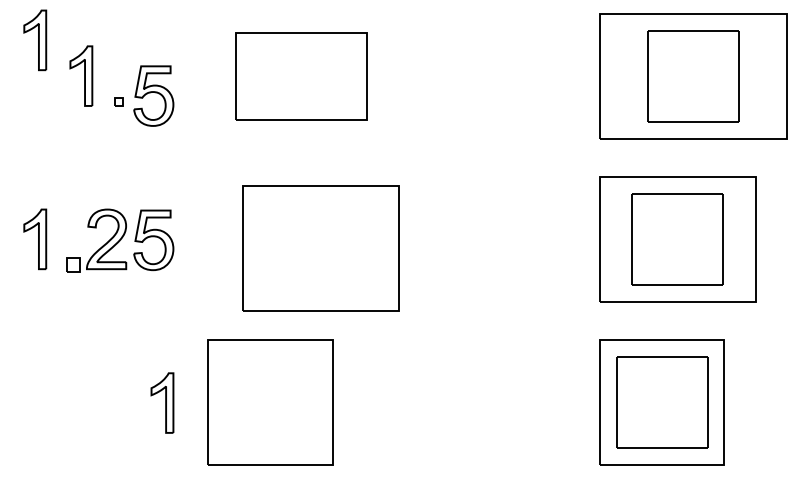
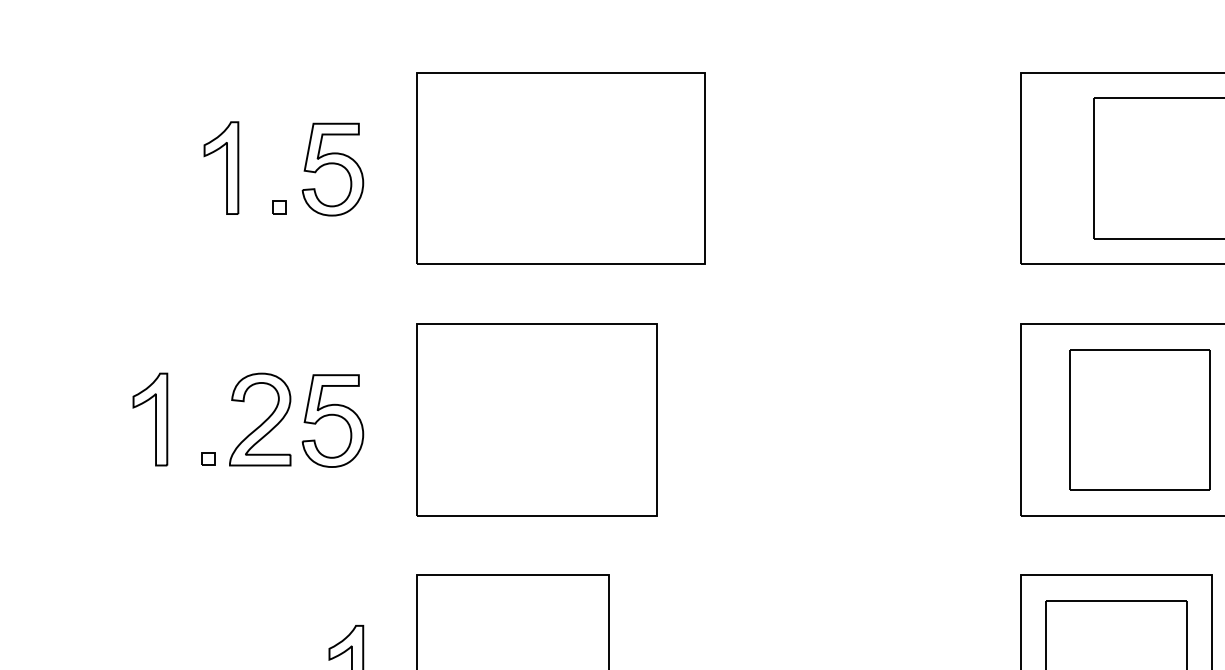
part: (35, 40) -> (150, 113), removed
part: (301, 76) -> (560, 168), size x1.43
part: (153, 95) -> (332, 168), moved
part: (320, 248) -> (535, 419), moved
part: (72, 264) -> (207, 458), size x0.62

